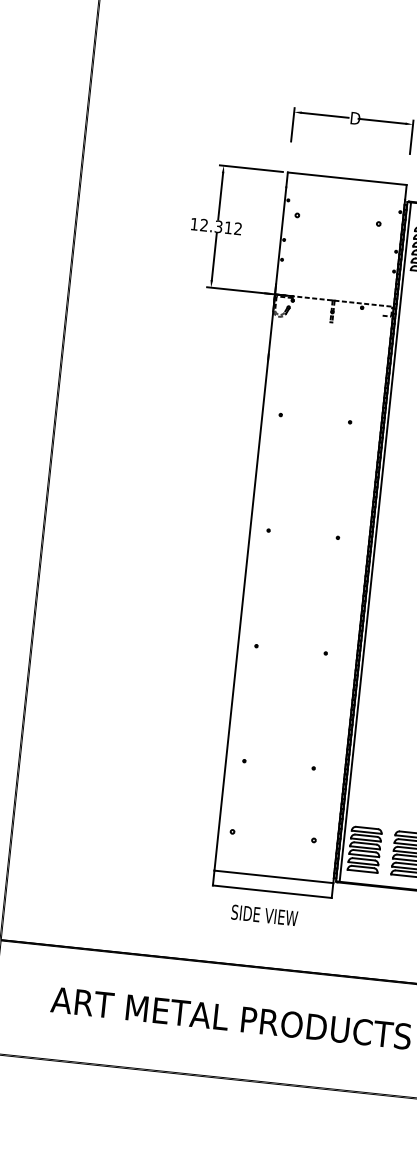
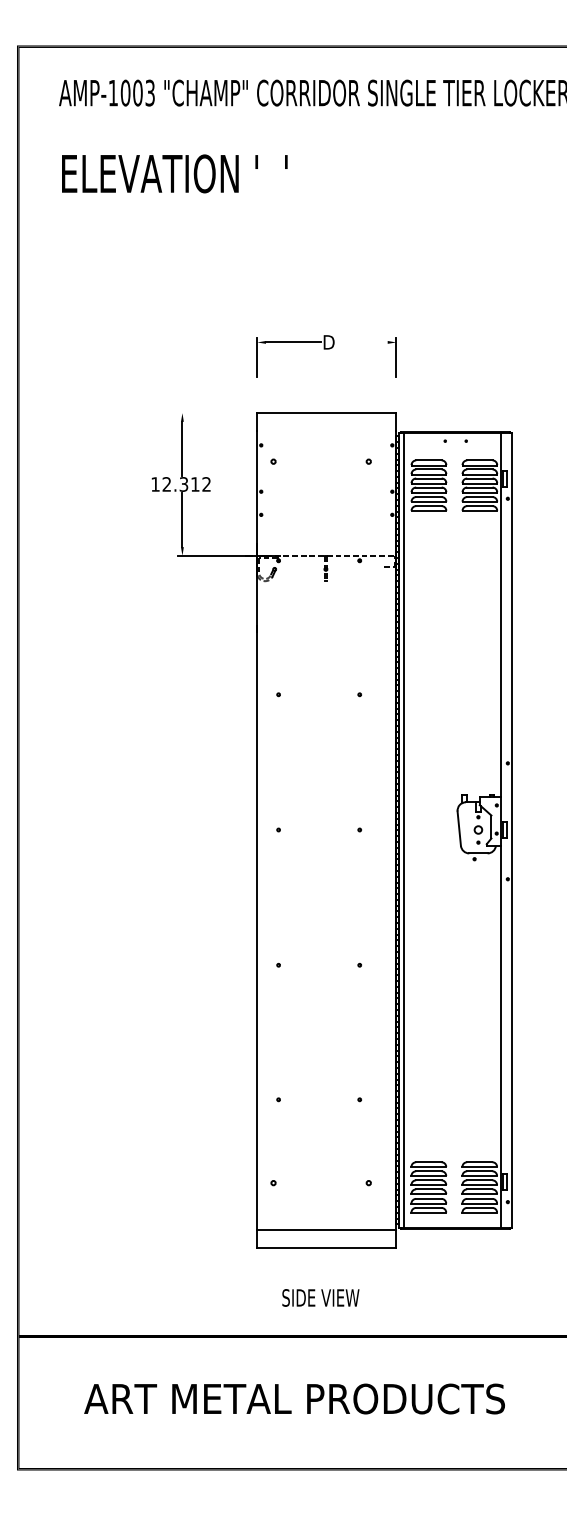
line: (381, 121) -> (359, 342), removed
line: (251, 168) -> (214, 413), removed
text: (264, 915) -> (320, 1297), moved

